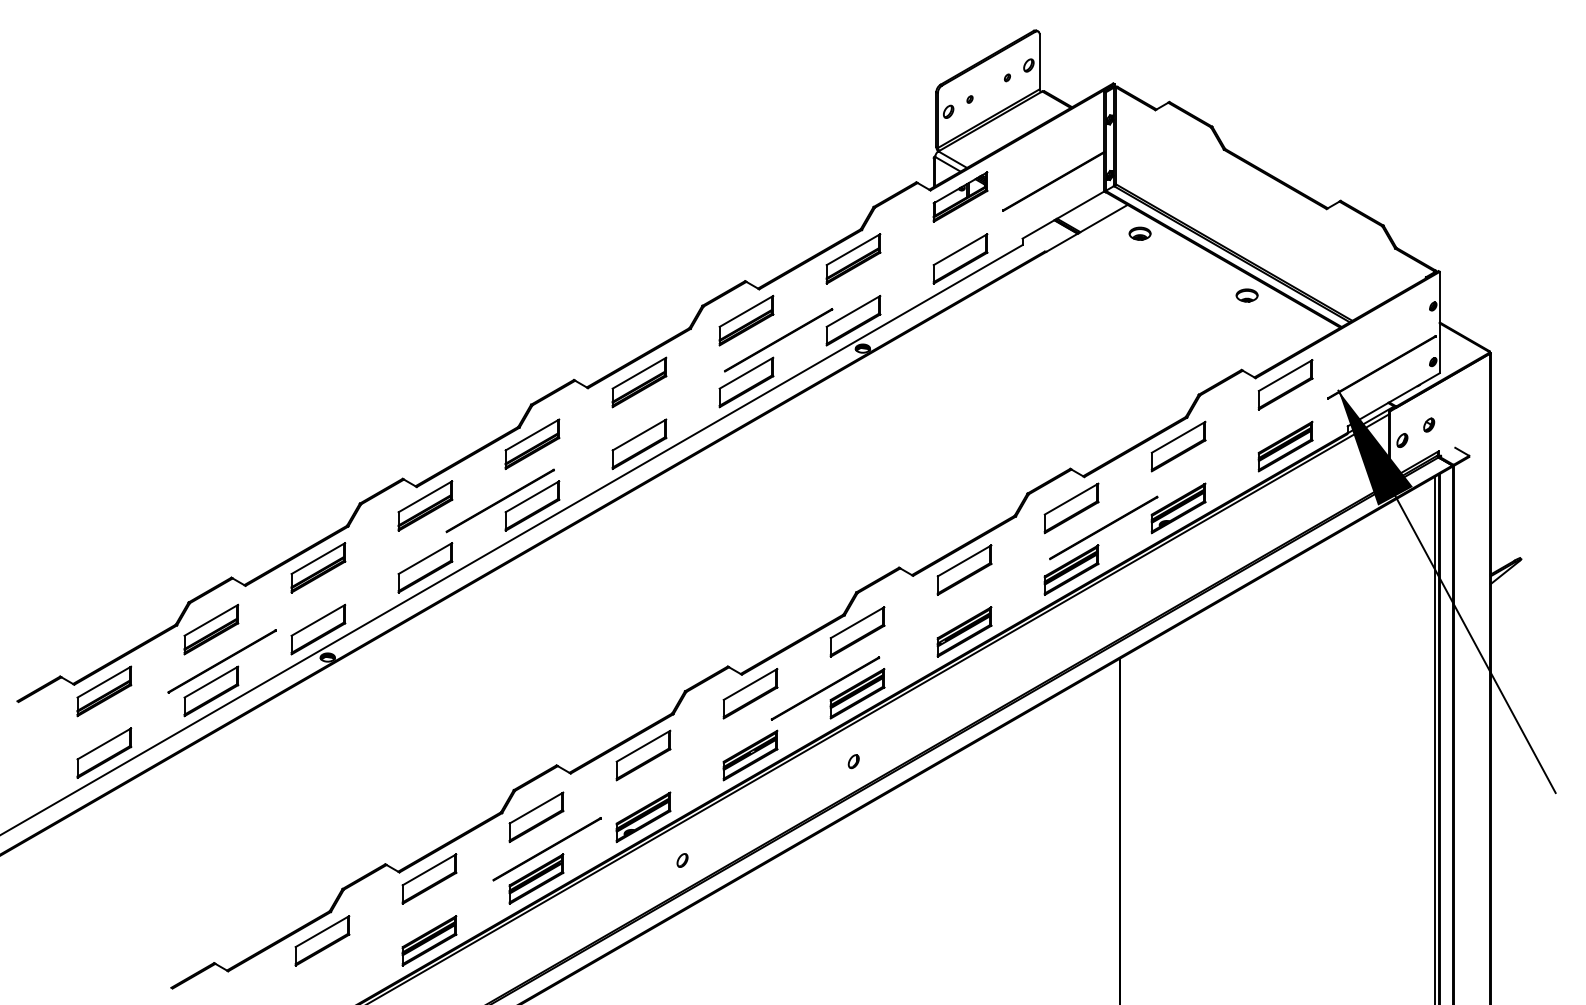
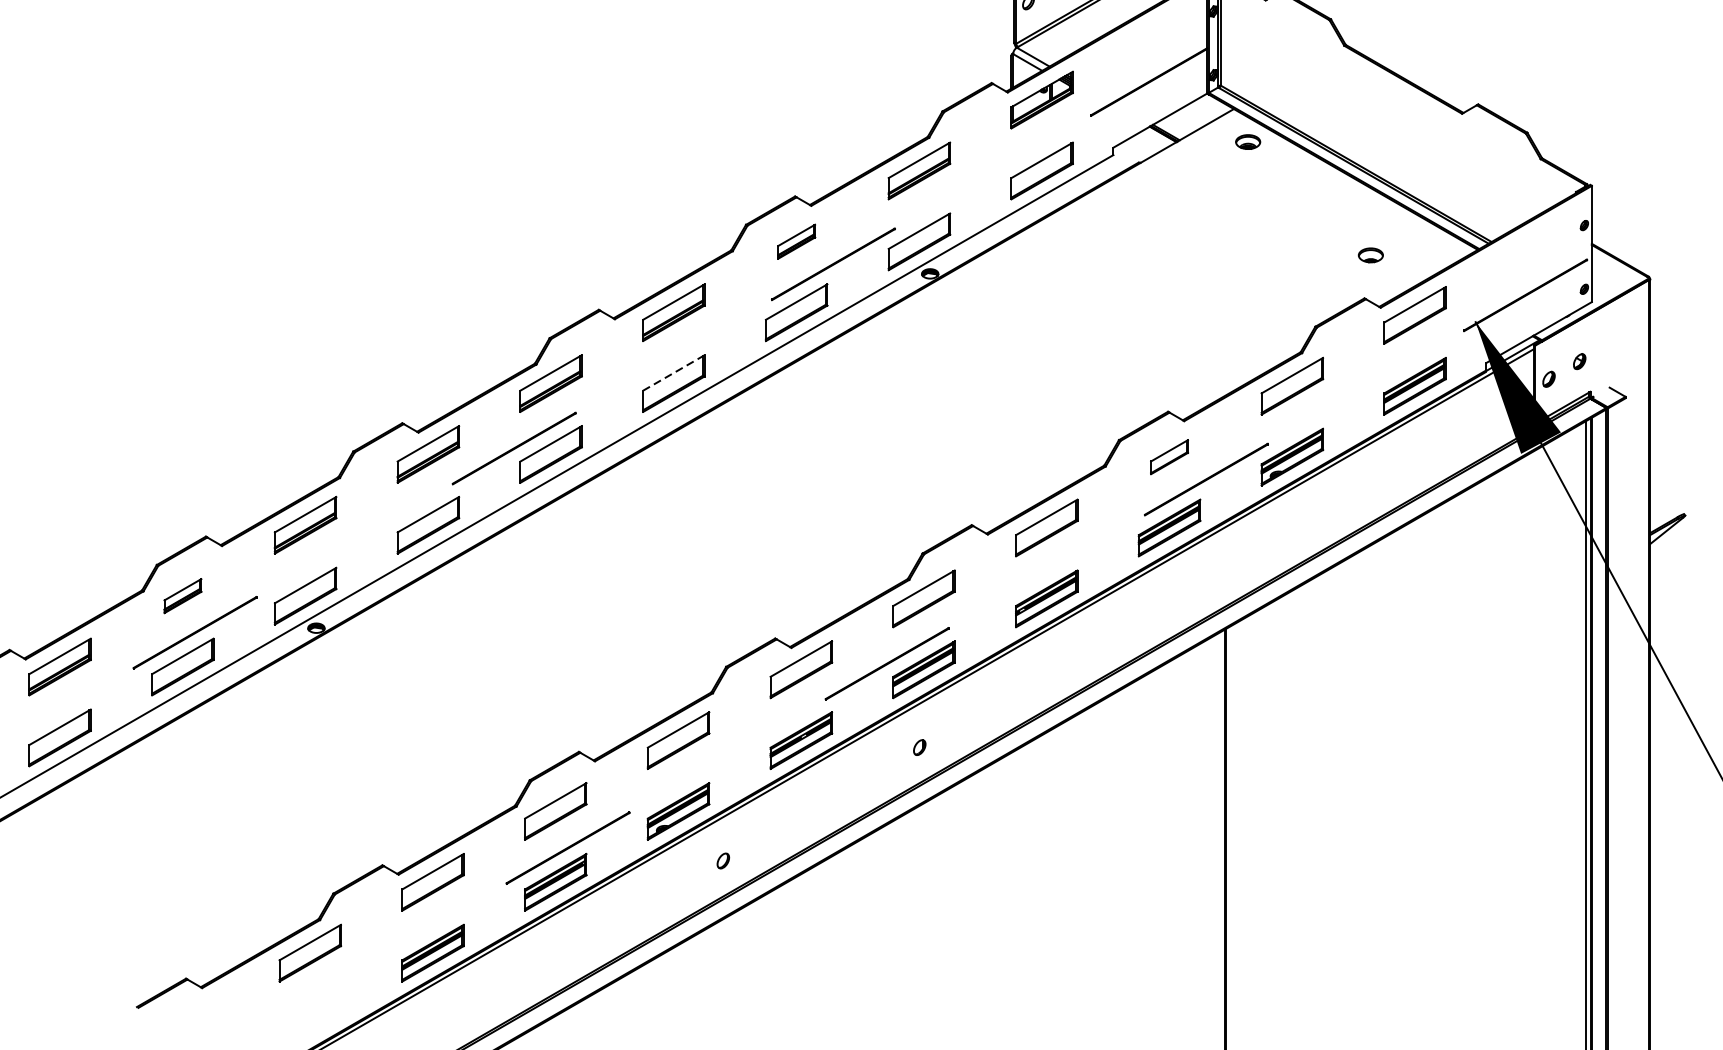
part: (1246, 295) -> (1370, 255), moved
part: (746, 320) -> (796, 241), size x0.6
line: (639, 435) -> (673, 373), solid -> dashed
part: (1071, 508) -> (1169, 457), size x0.6
part: (211, 629) -> (183, 596), size x0.6

